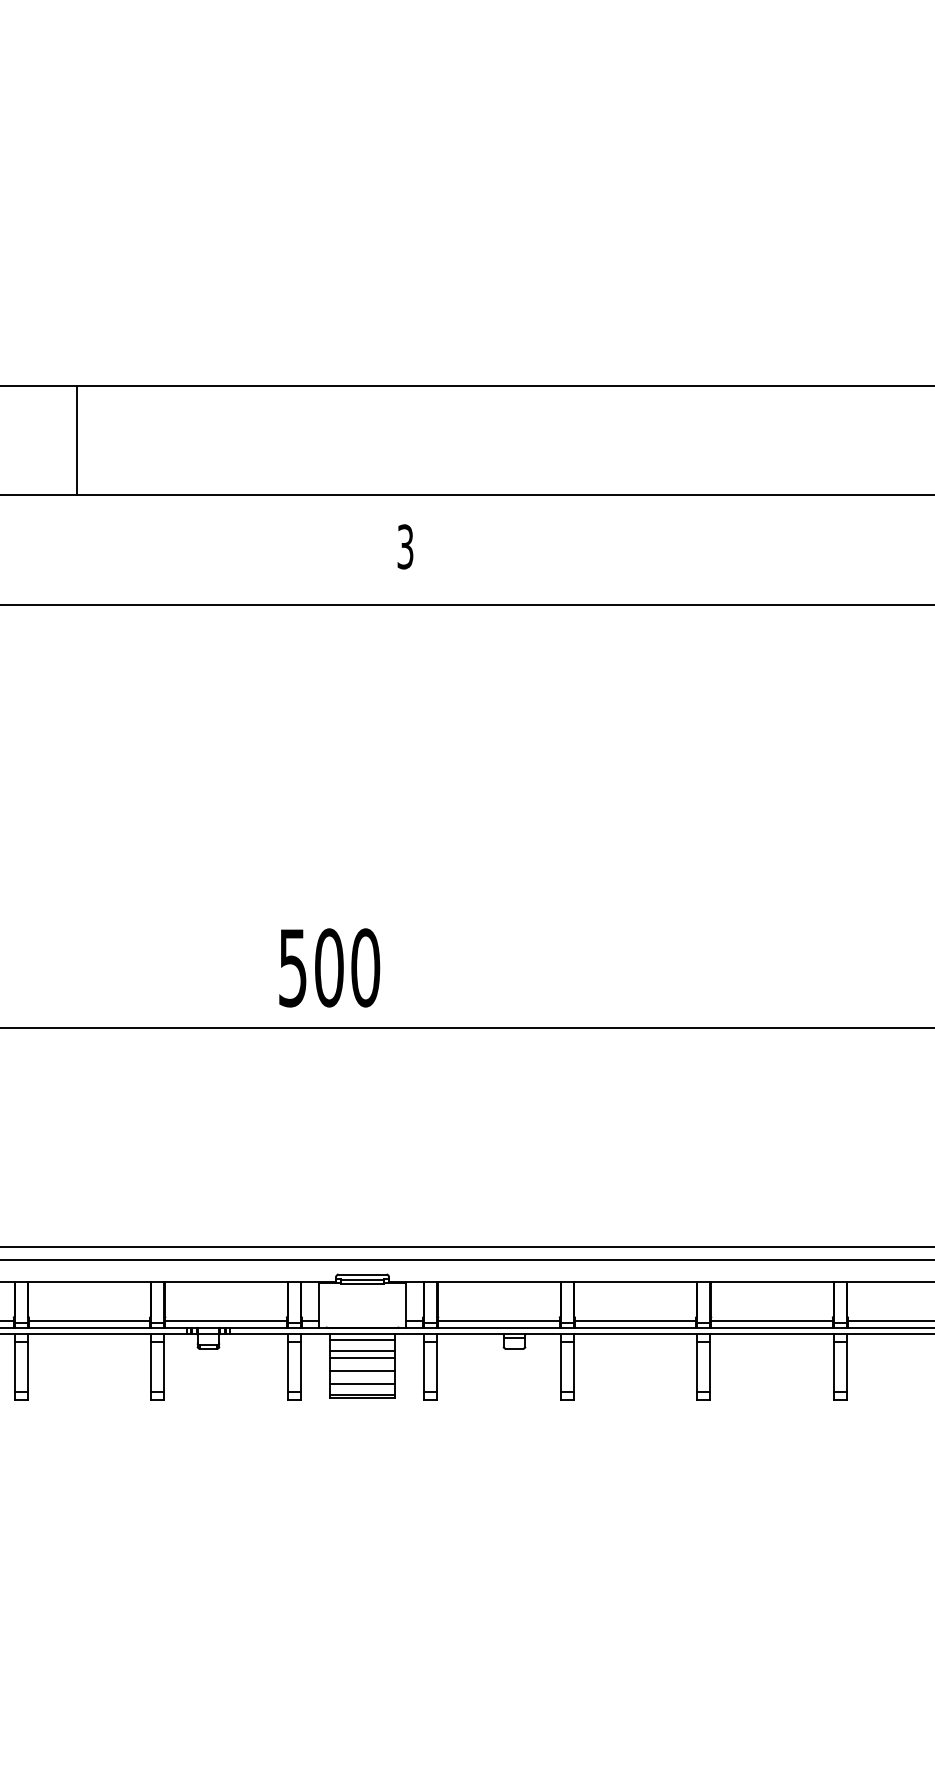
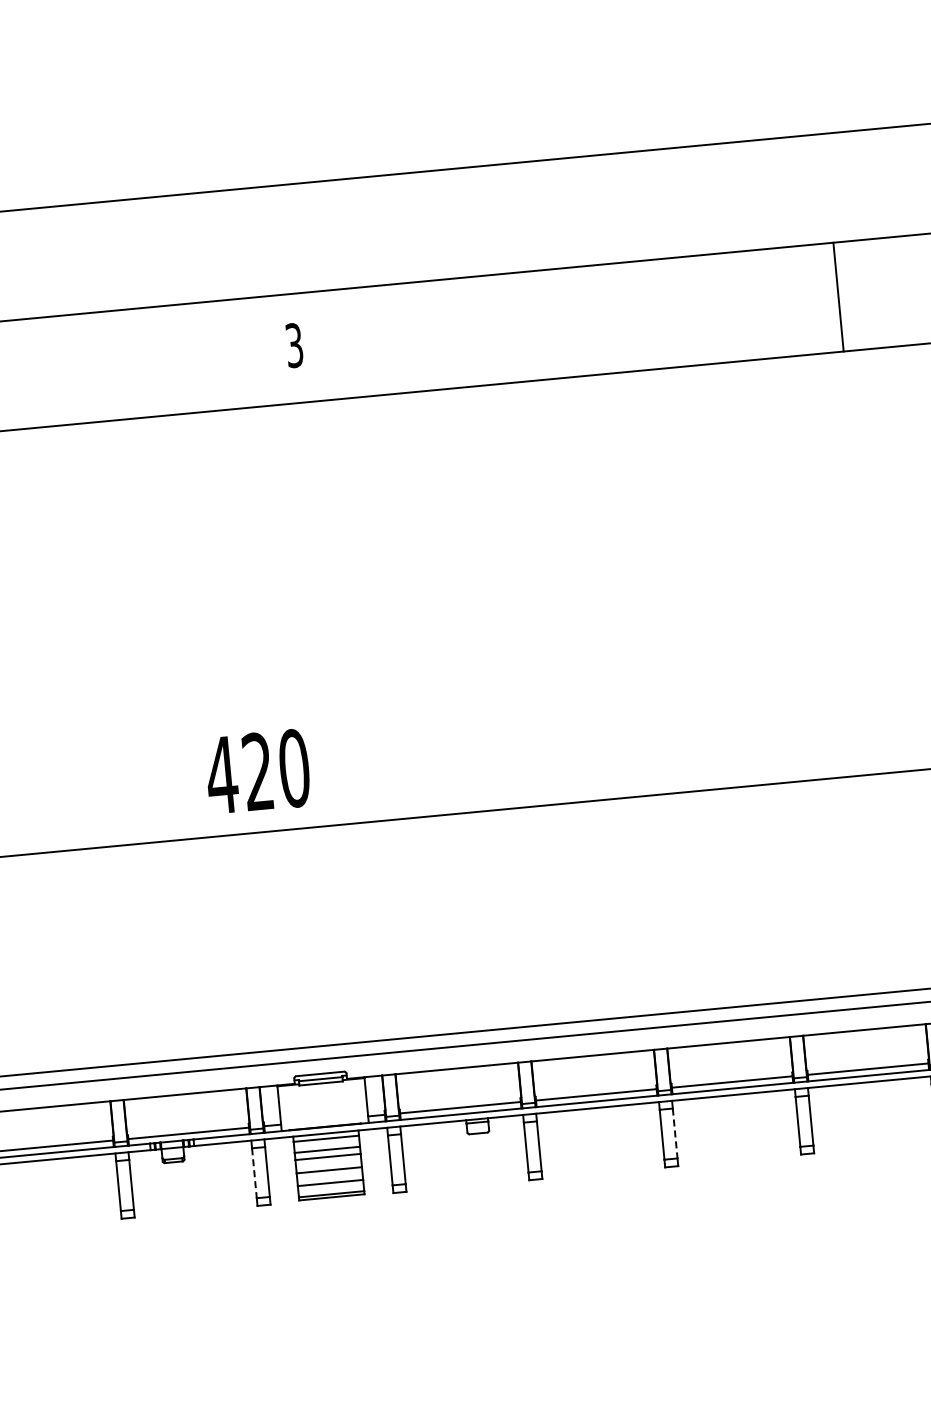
text: (310, 967) -> (239, 773), 500 -> 420
line: (287, 1367) -> (254, 1173), solid -> dashed
line: (710, 1367) -> (675, 1133), solid -> dashed

